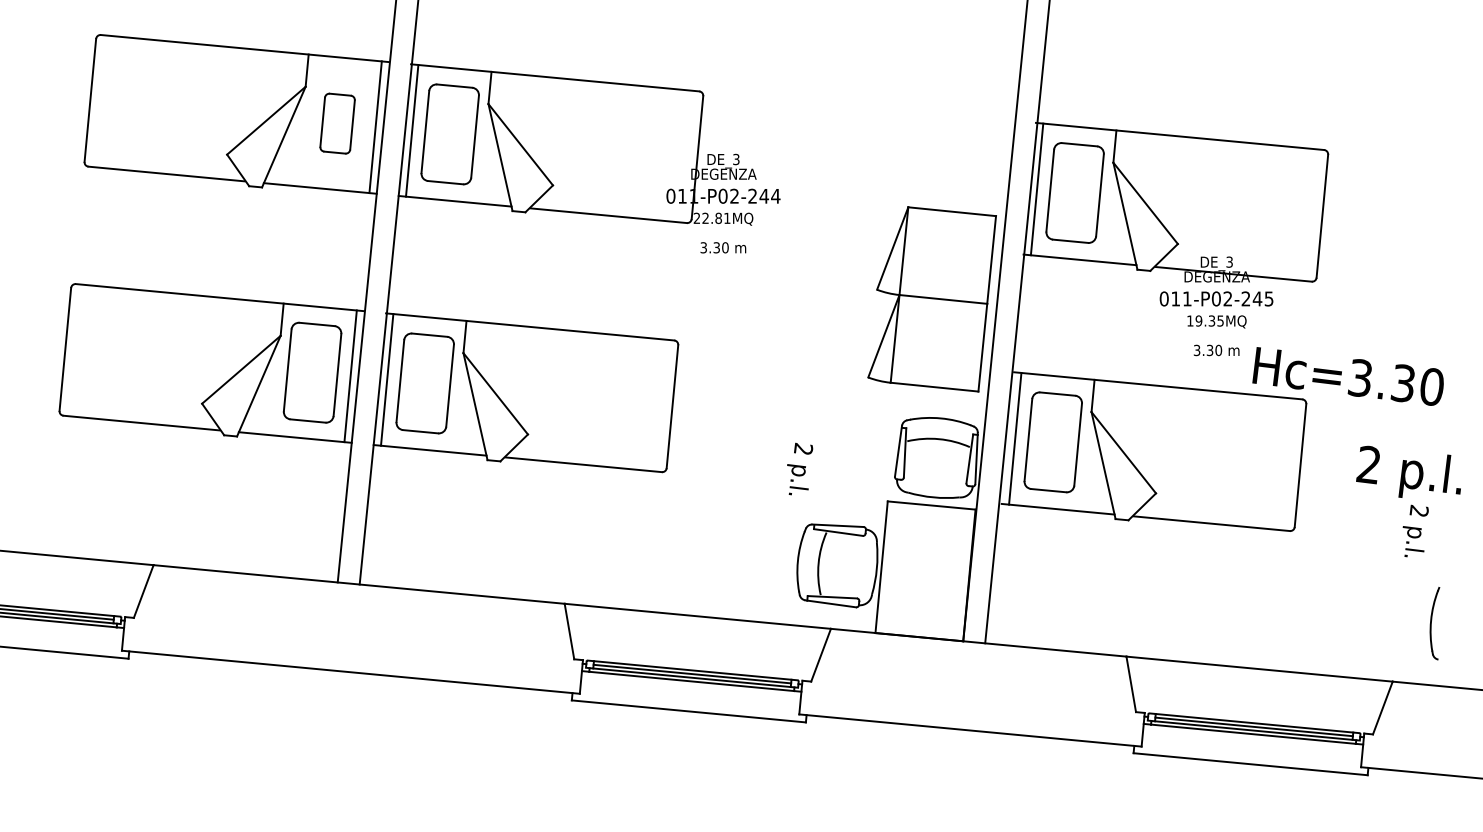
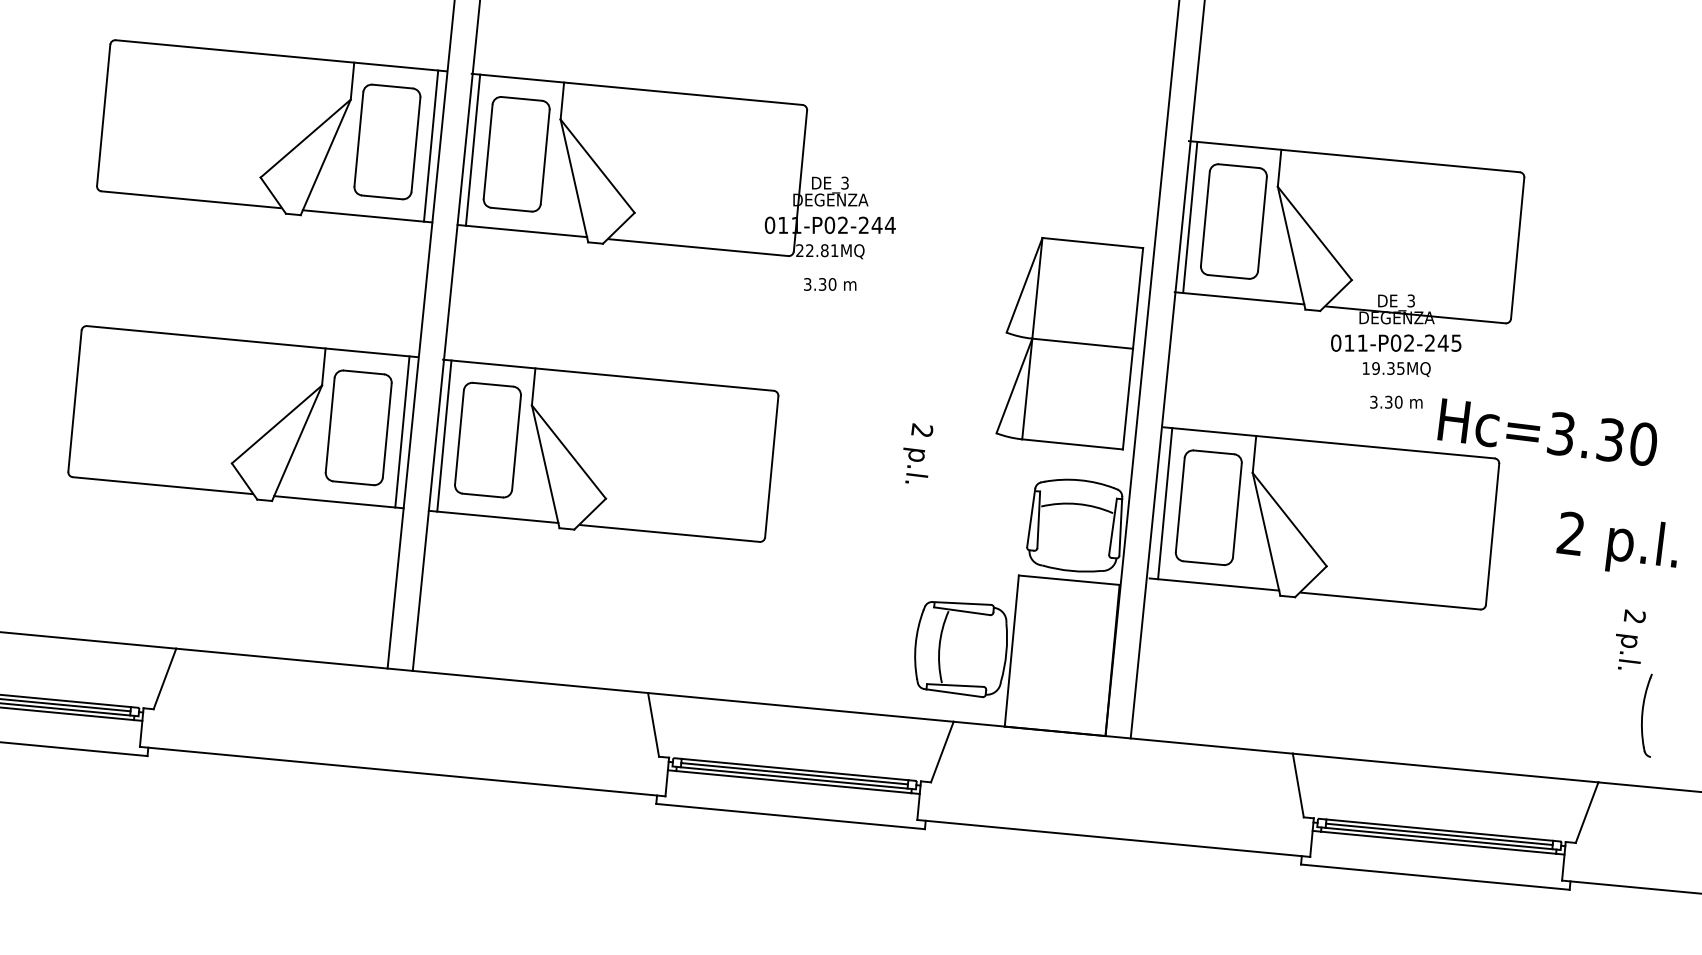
part: (337, 123) -> (387, 141), size x1.67
text: (800, 469) -> (918, 453), moved
text: (1415, 531) -> (1630, 639), moved

